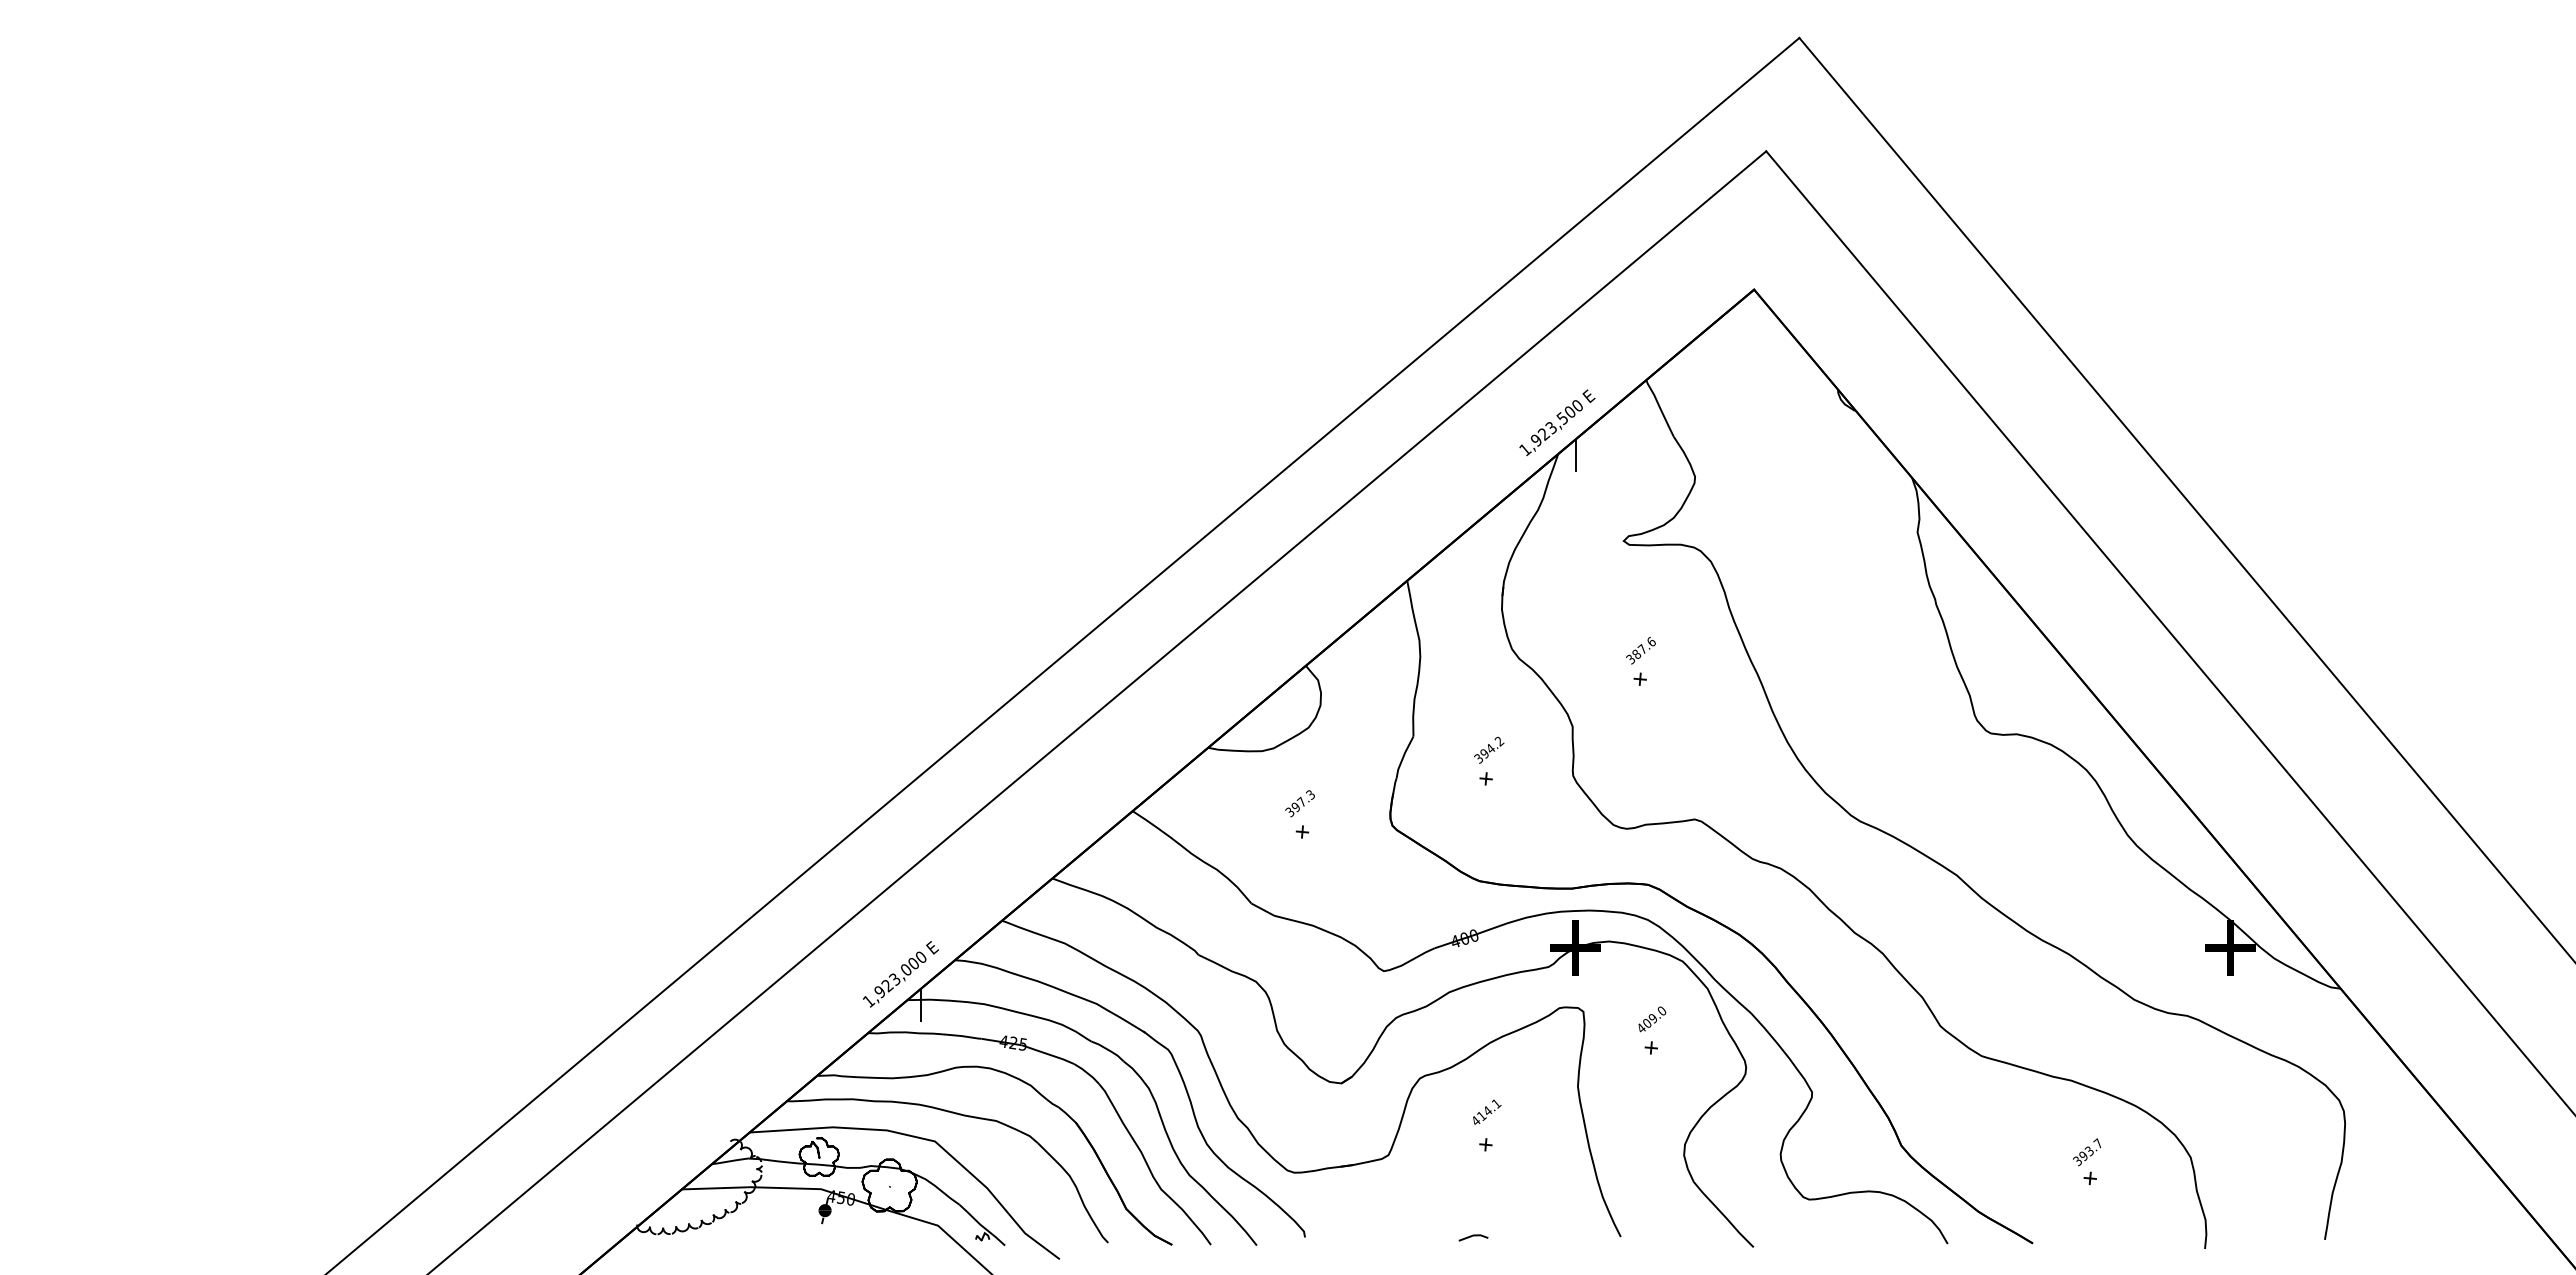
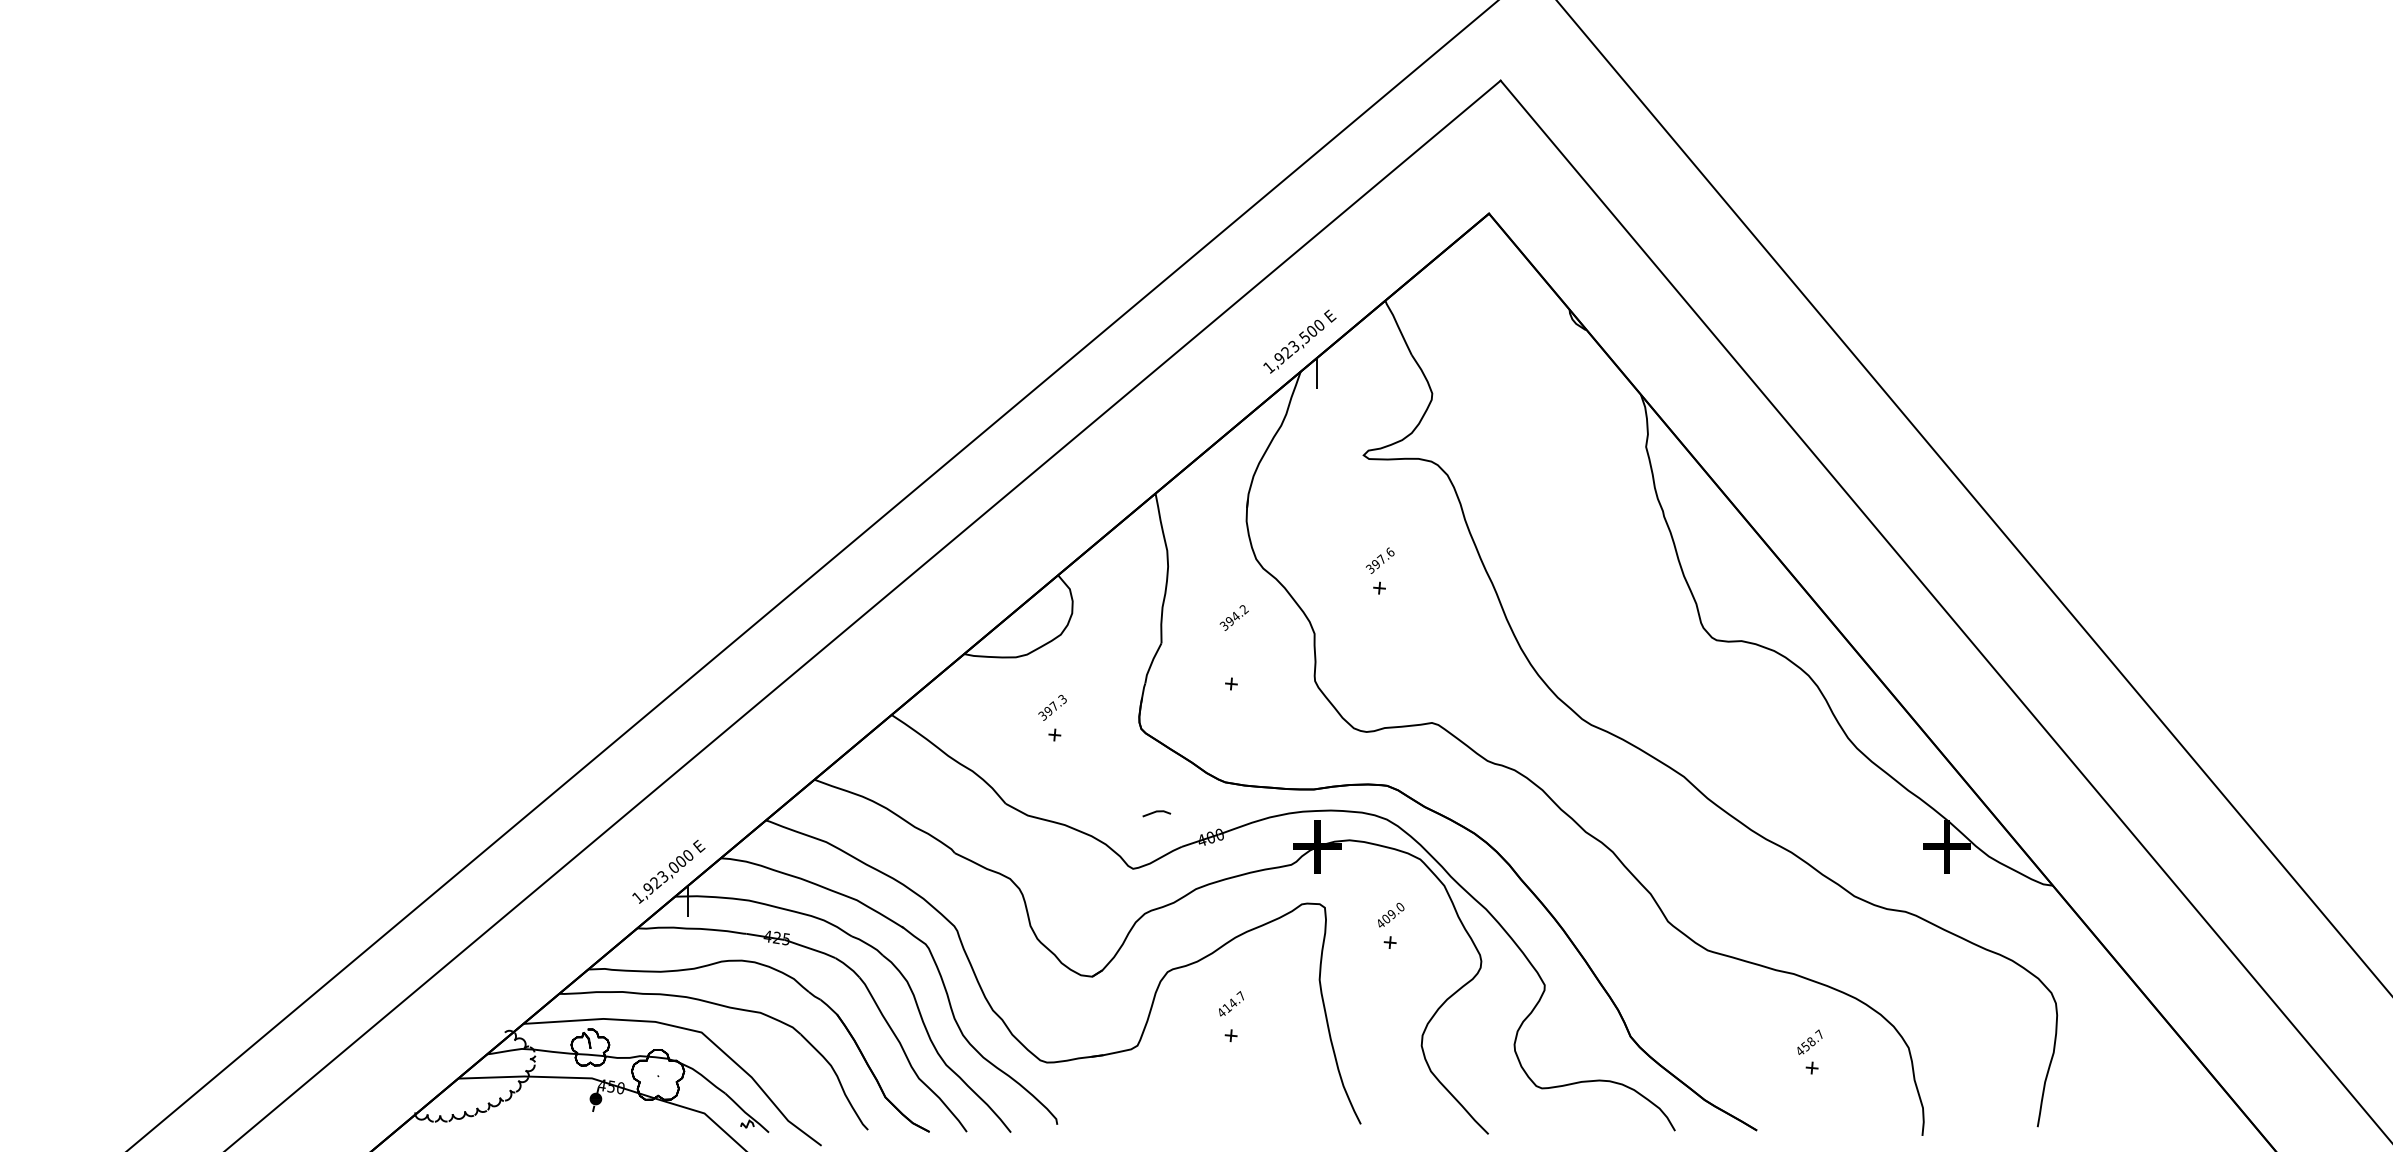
text: (1637, 654) -> (1376, 564), 387.6 -> 397.6
text: (1489, 750) -> (1234, 618), moved
text: (1496, 1103) -> (1241, 996), 414.1 -> 414.7
text: (2083, 1156) -> (1805, 1046), 393.7 -> 458.7
line: (1473, 1236) -> (1156, 812), moved

